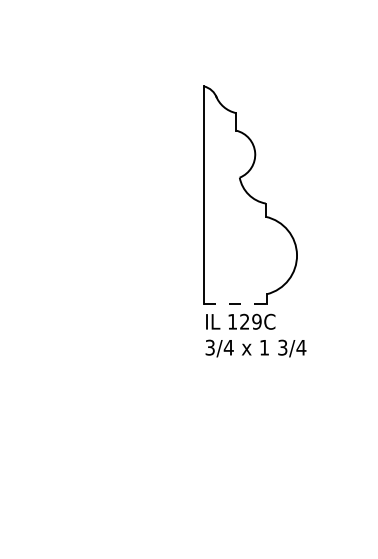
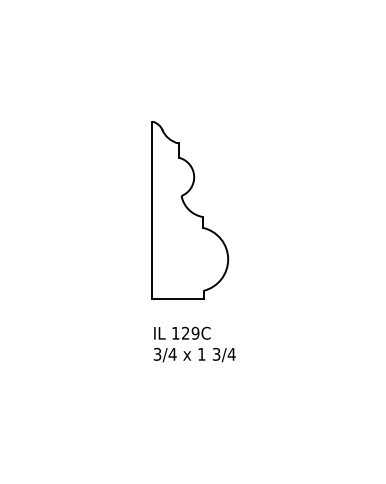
line: (235, 303) -> (178, 298), dashed -> solid
text: (255, 335) -> (194, 344), moved

